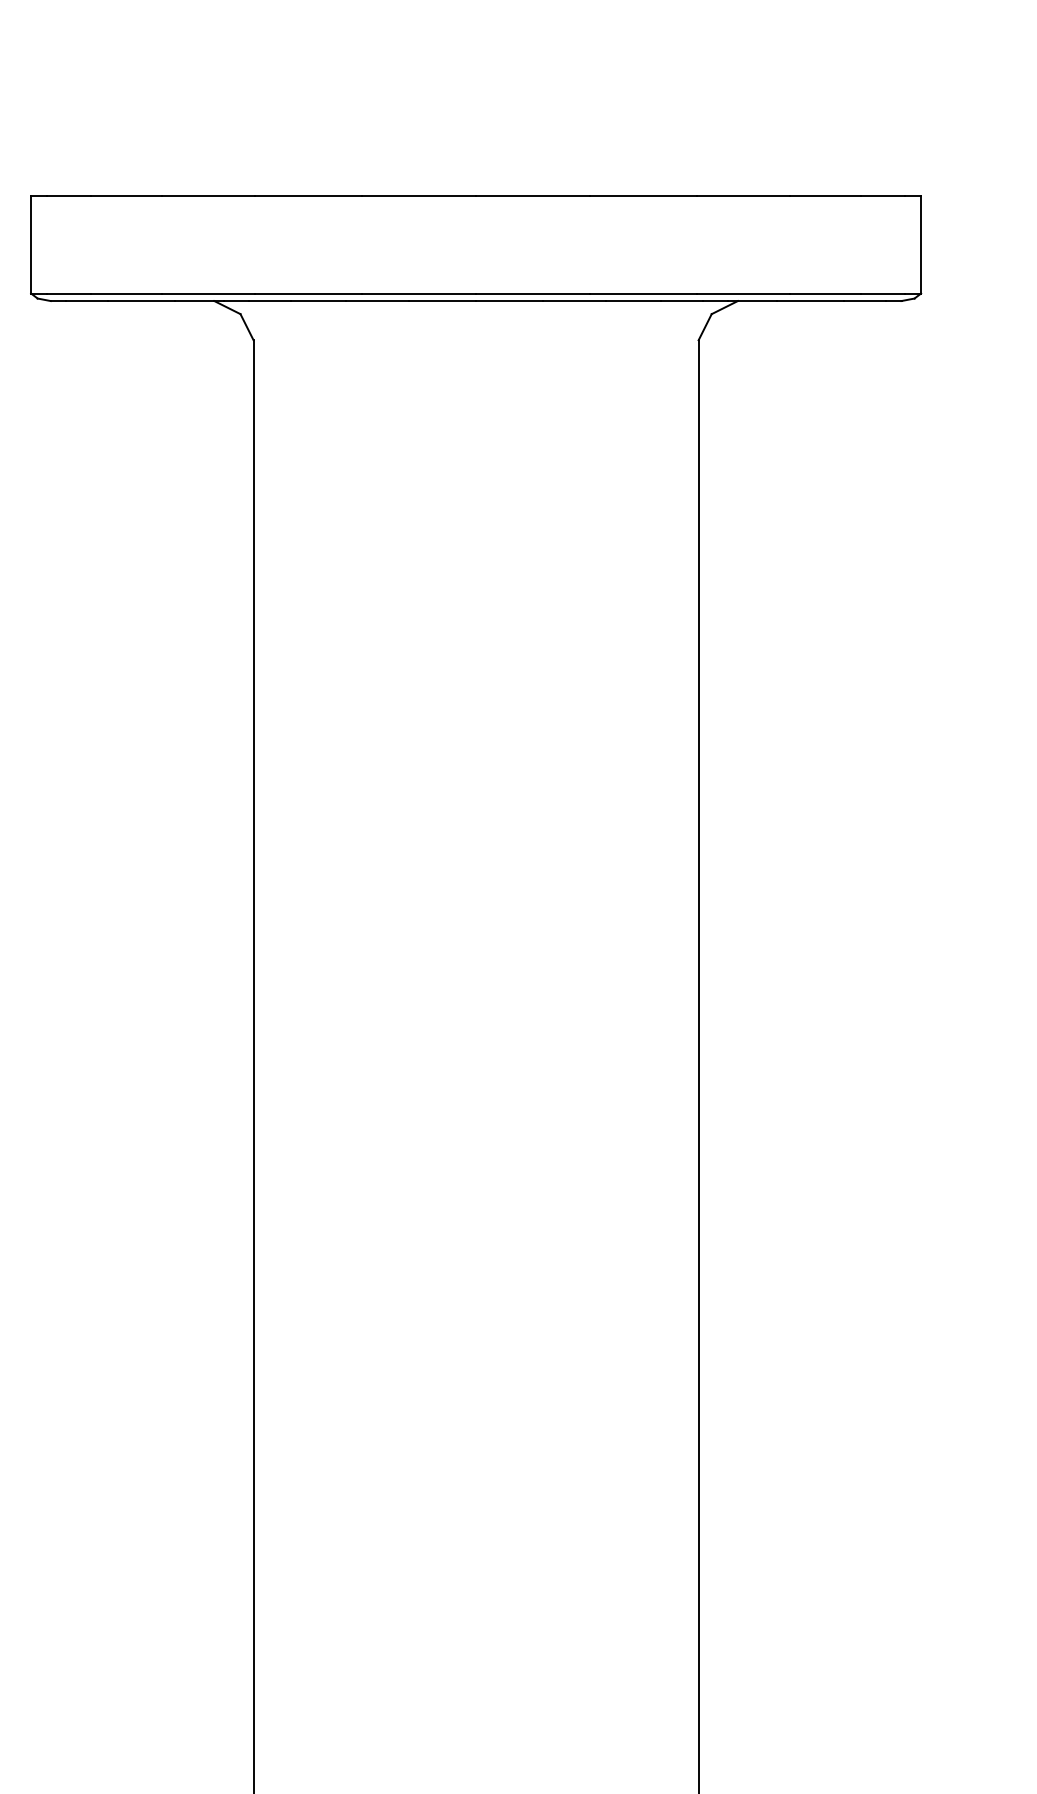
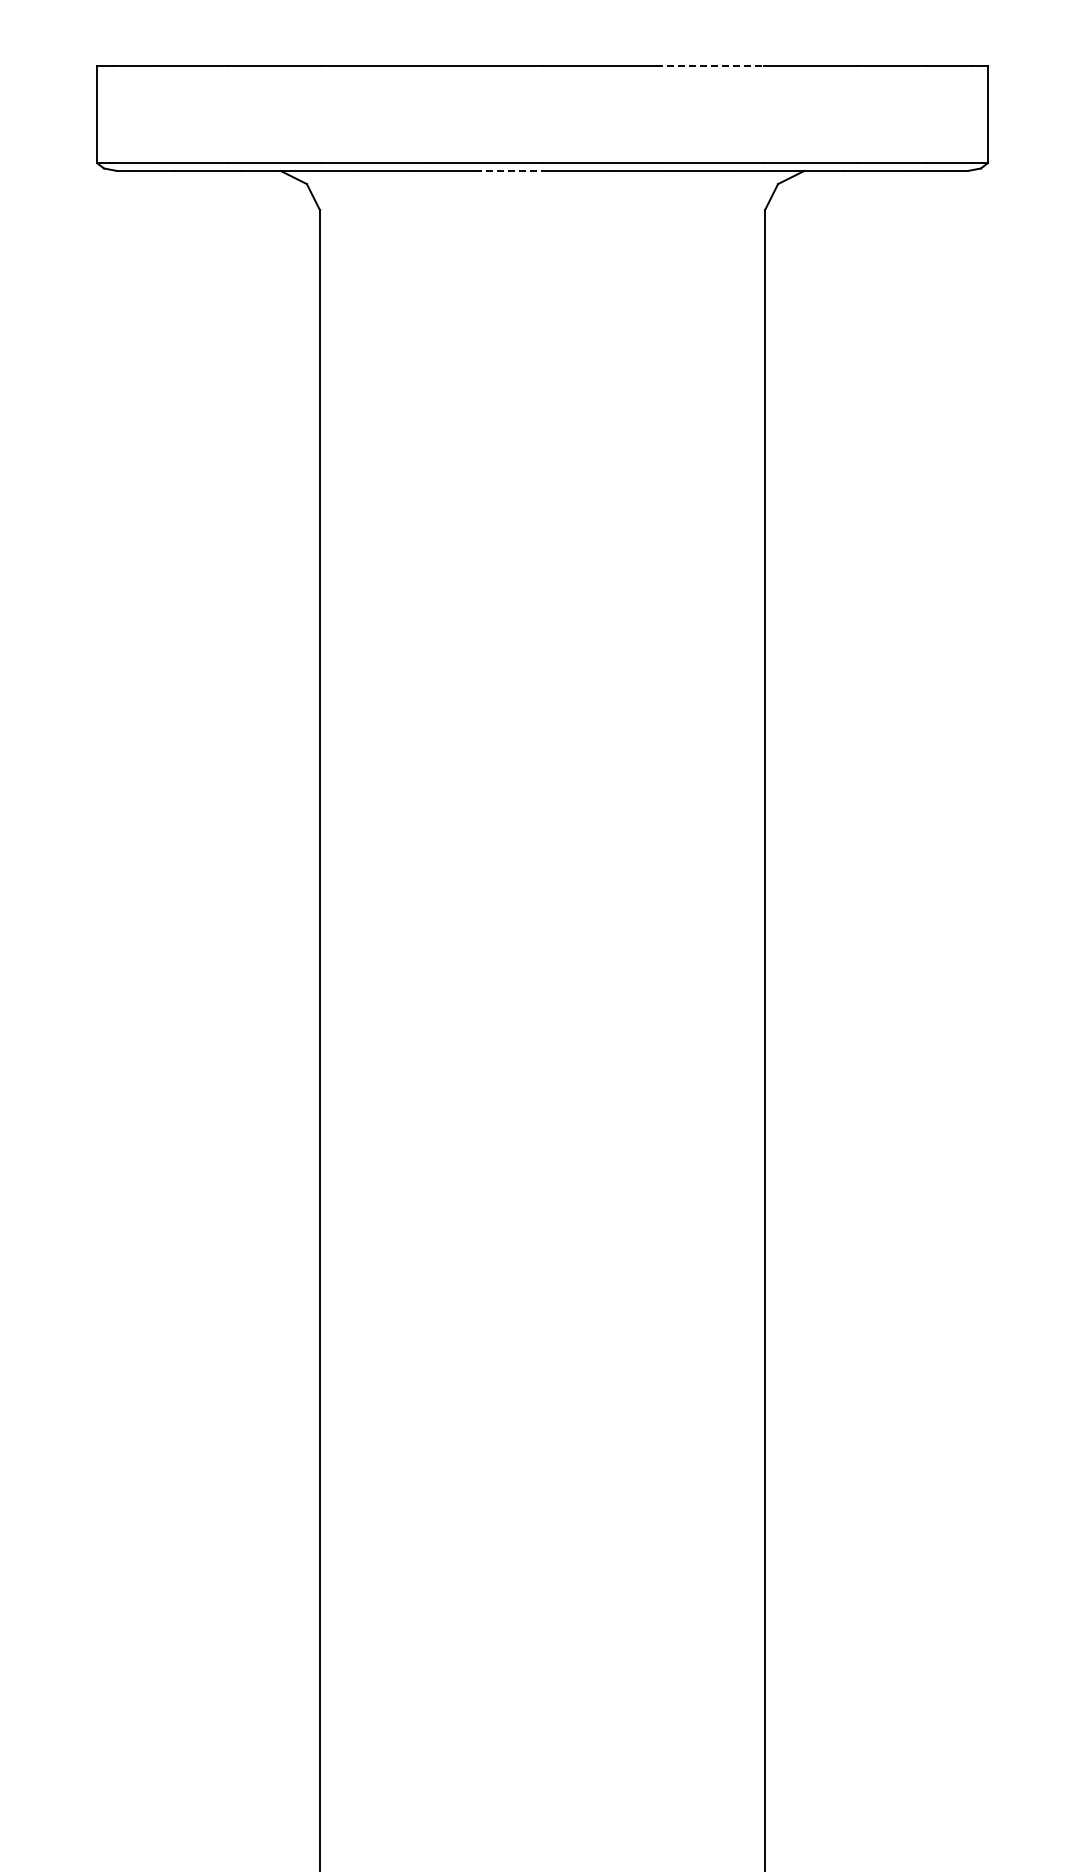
line: (644, 196) -> (710, 66), solid -> dashed
line: (442, 300) -> (508, 170), solid -> dashed

